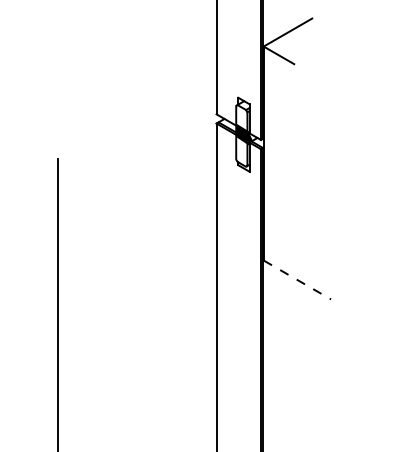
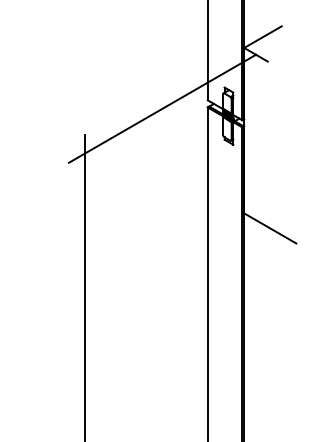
line: (157, 124) -> (162, 108), added
line: (297, 280) -> (270, 228), dashed -> solid

